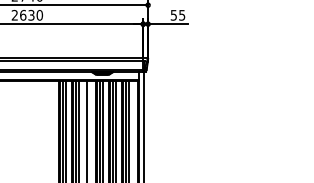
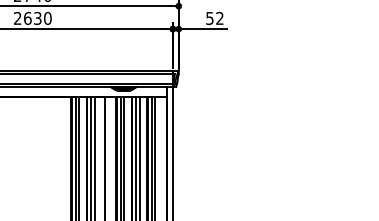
text: (181, 14) -> (219, 17), 55 -> 52

